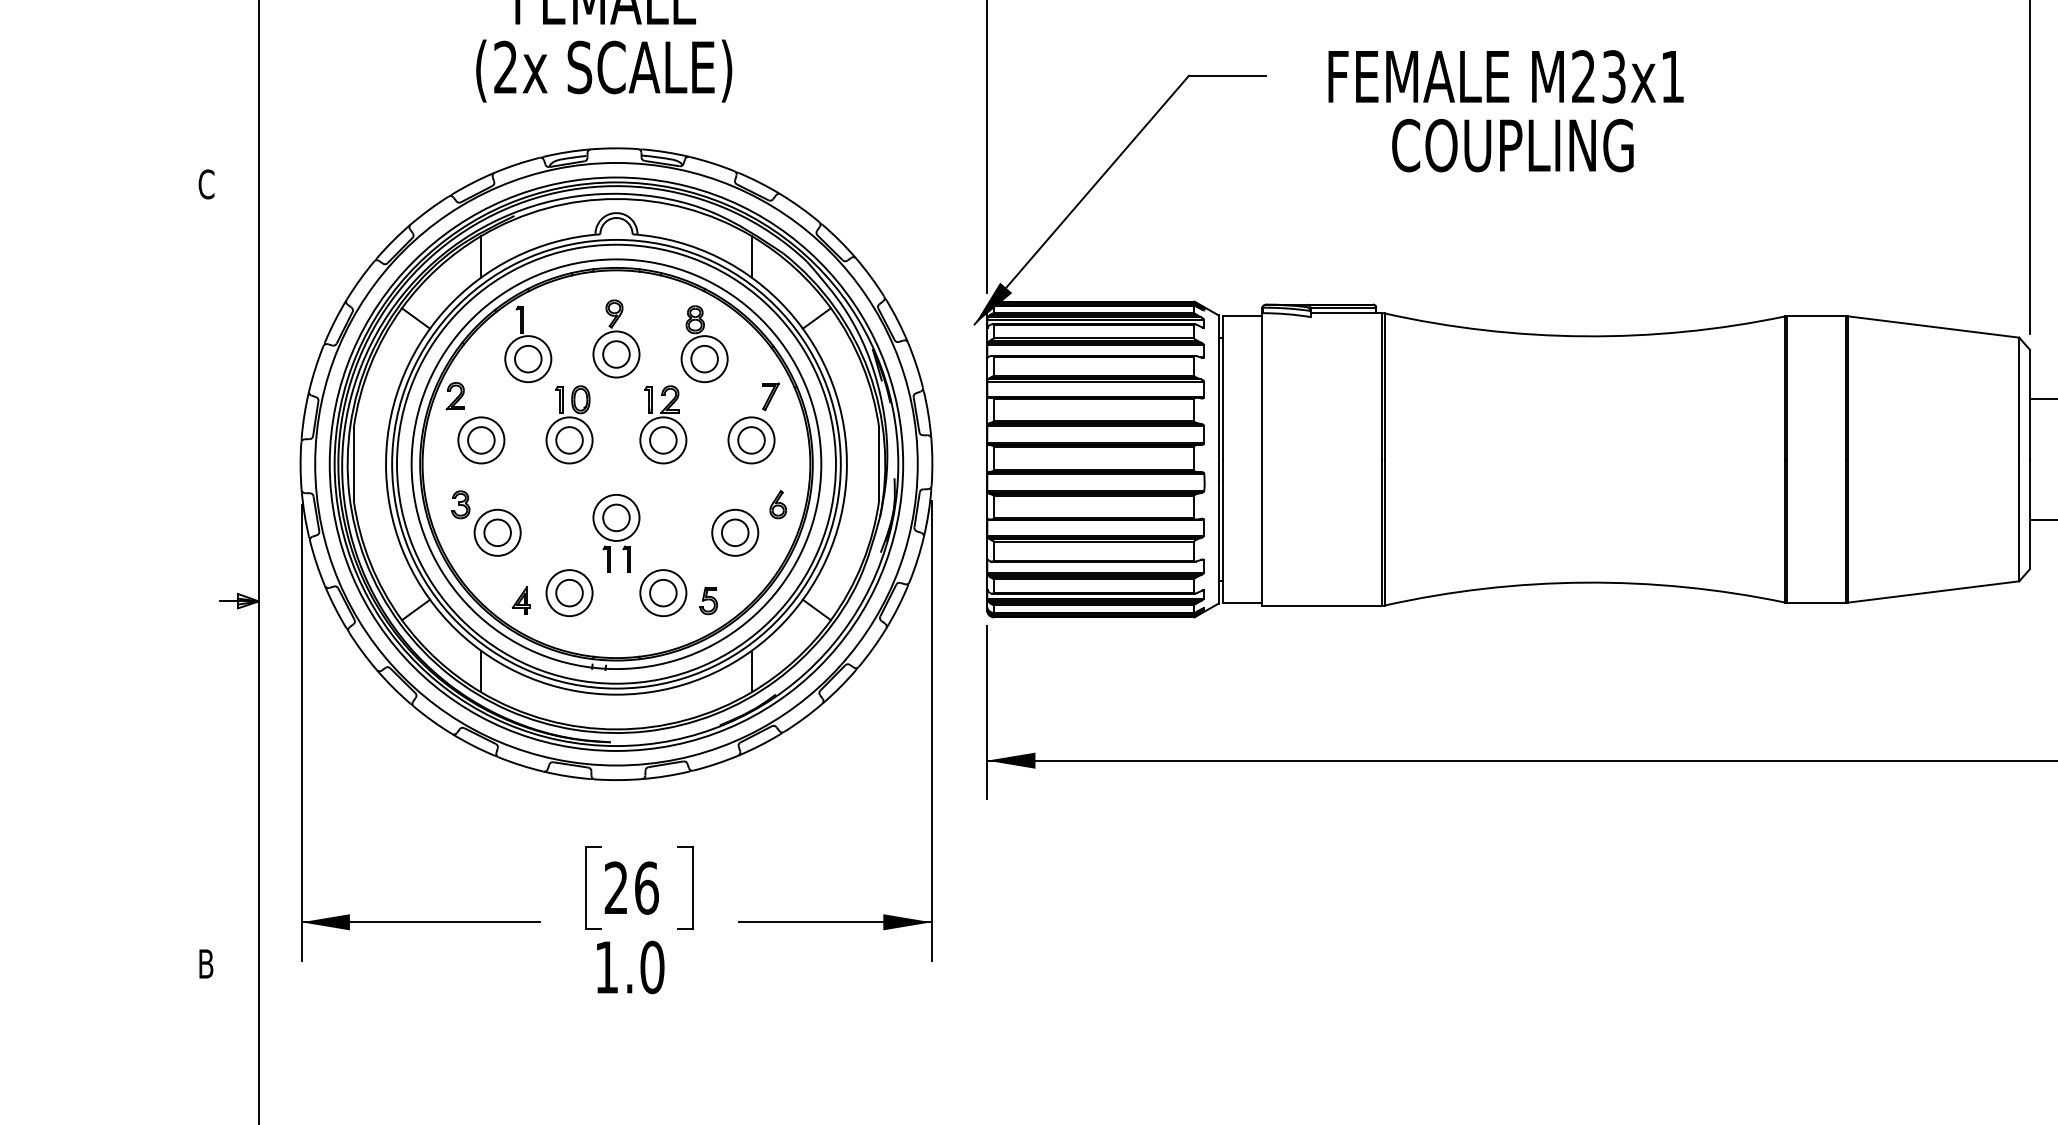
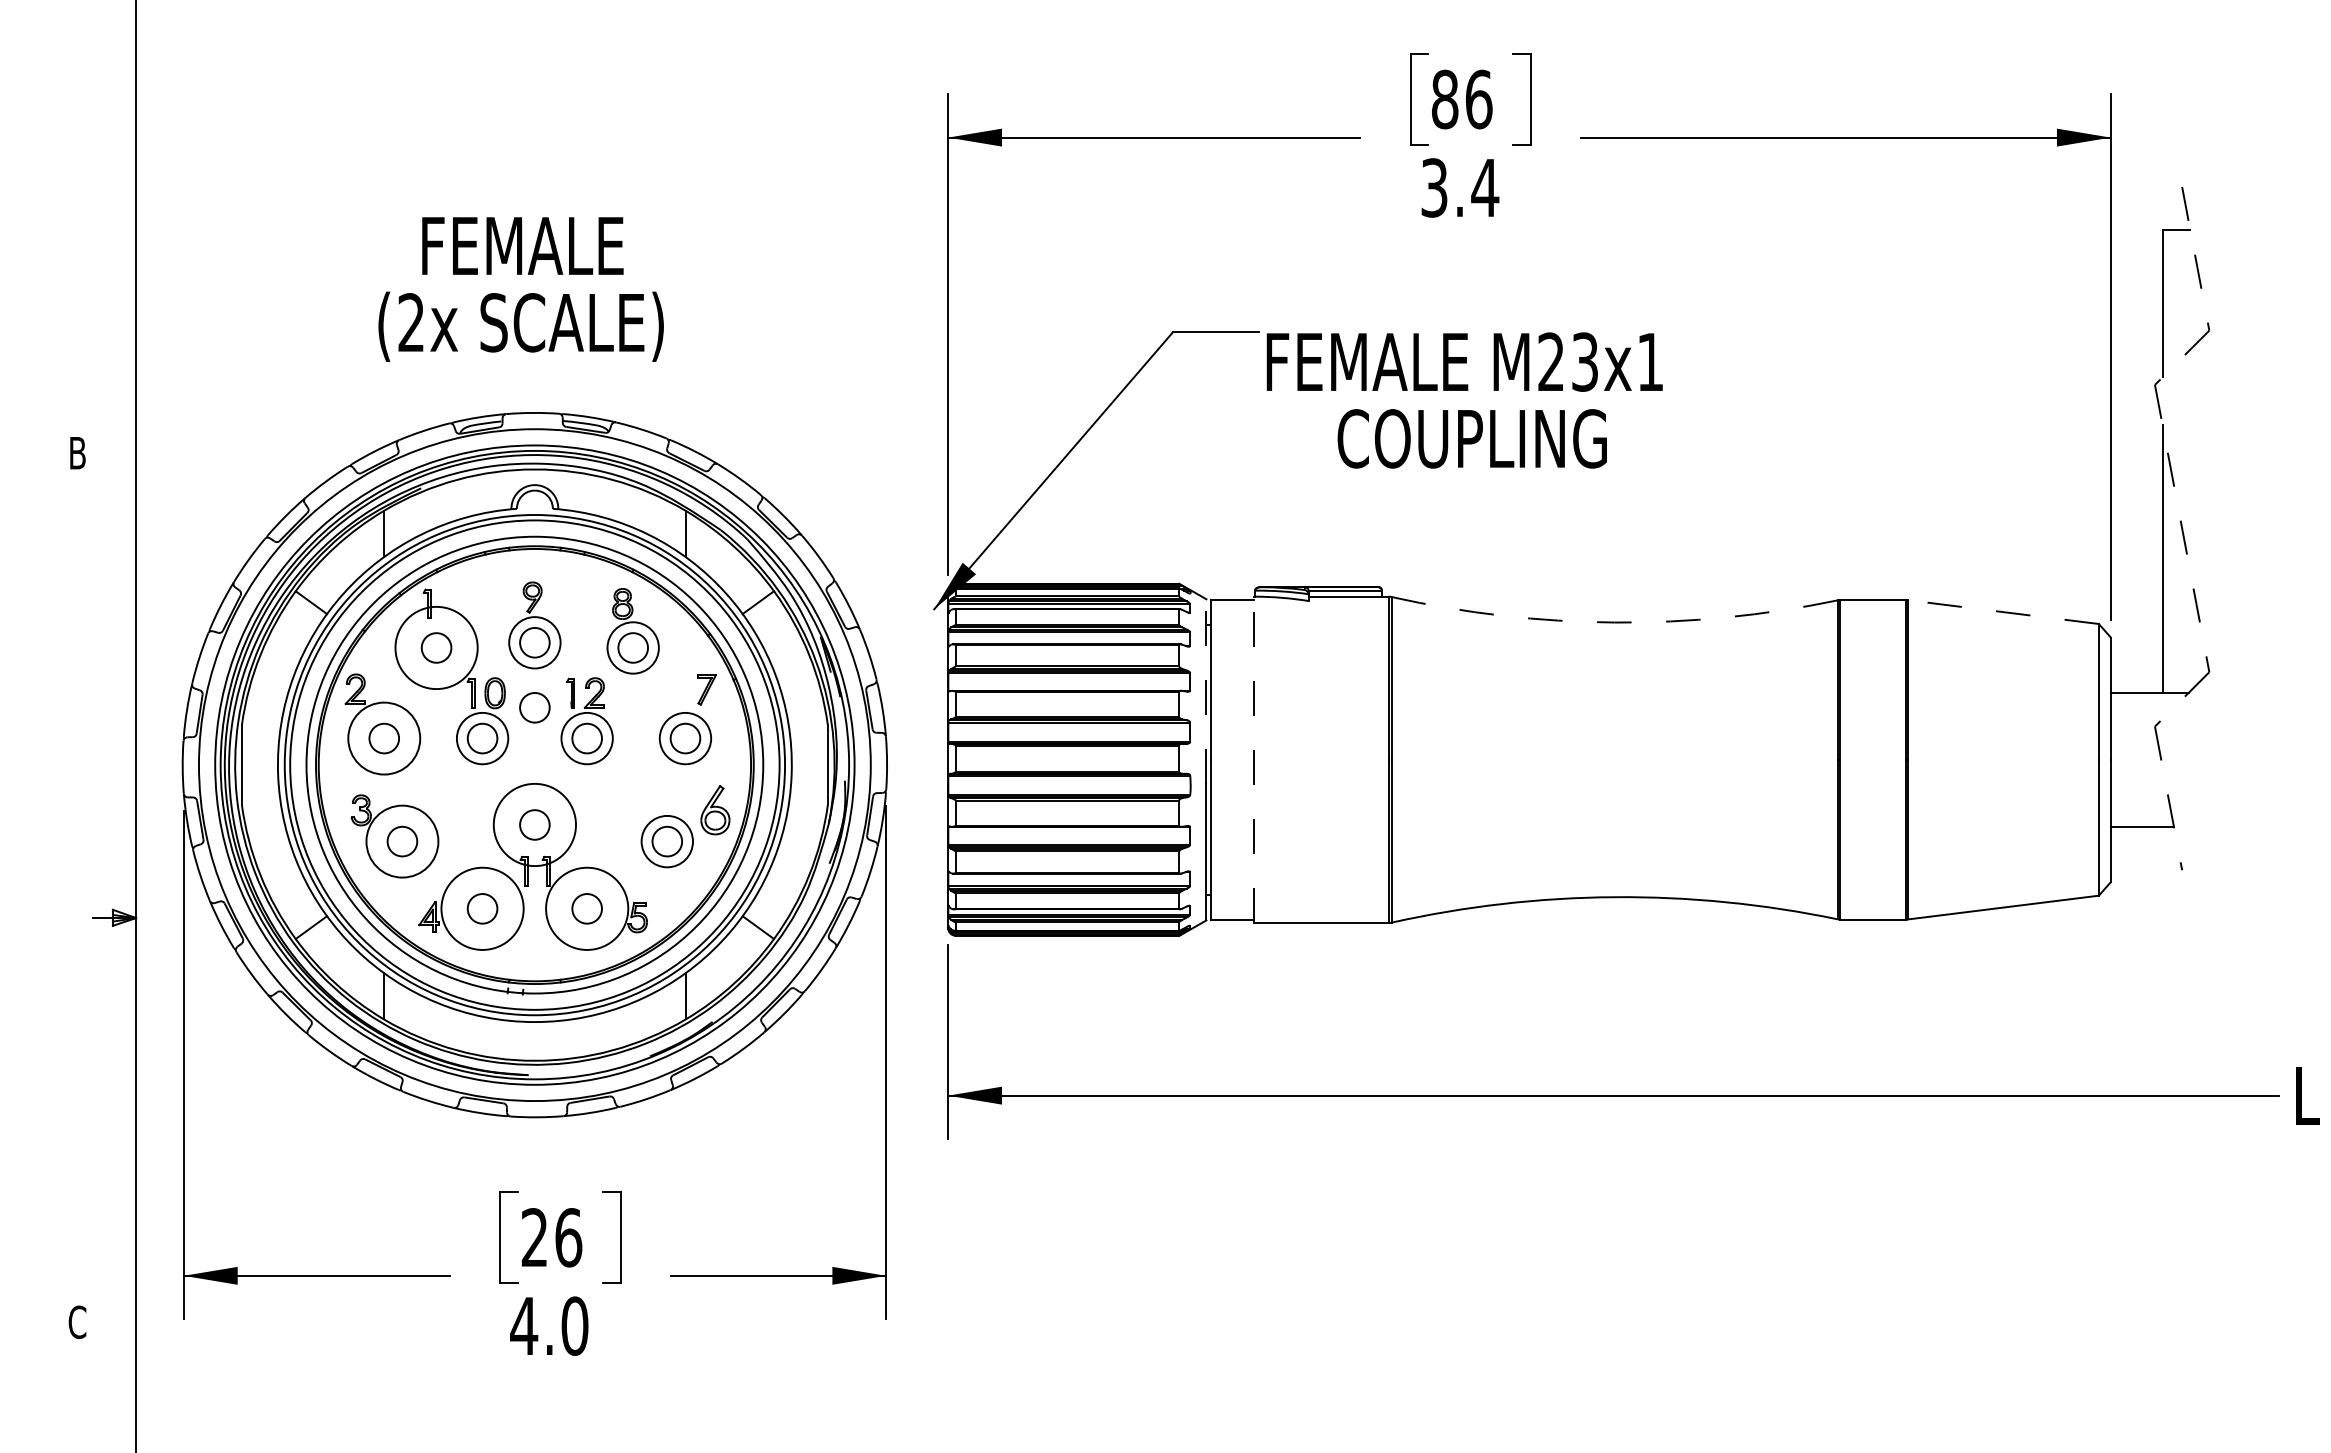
text: (1505, 111) -> (1464, 400), moved
text: (206, 183) -> (77, 452), C -> B
line: (1932, 327) -> (2002, 612), solid -> dashed
arc: (1584, 336) -> (1614, 622), solid -> dashed
circle: (528, 358) -> (436, 647), size x1.6
line: (1218, 398) -> (1206, 691), solid -> dashed
circle: (616, 412) -> (534, 707), added
circle: (480, 440) -> (383, 738), size x1.4
line: (1261, 459) -> (1254, 759), solid -> dashed
part: (777, 504) -> (714, 810), size x1.6
circle: (616, 517) -> (534, 824), size x1.6
circle: (497, 532) -> (402, 841), size x1.4
circle: (569, 592) -> (482, 908), size x1.6
circle: (662, 592) -> (586, 908), size x1.6
text: (206, 964) -> (77, 1322), B -> C
text: (607, 966) -> (524, 1325), 1.0 -> 4.0

